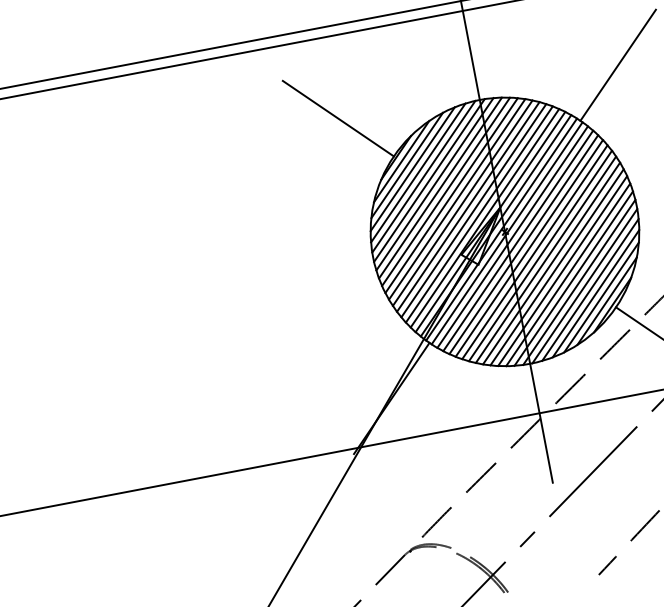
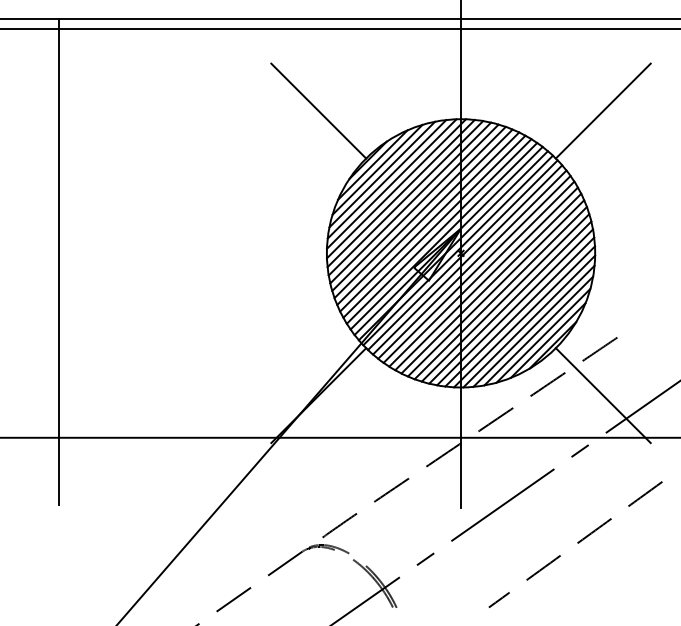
line: (110, 315) -> (58, 261), added

